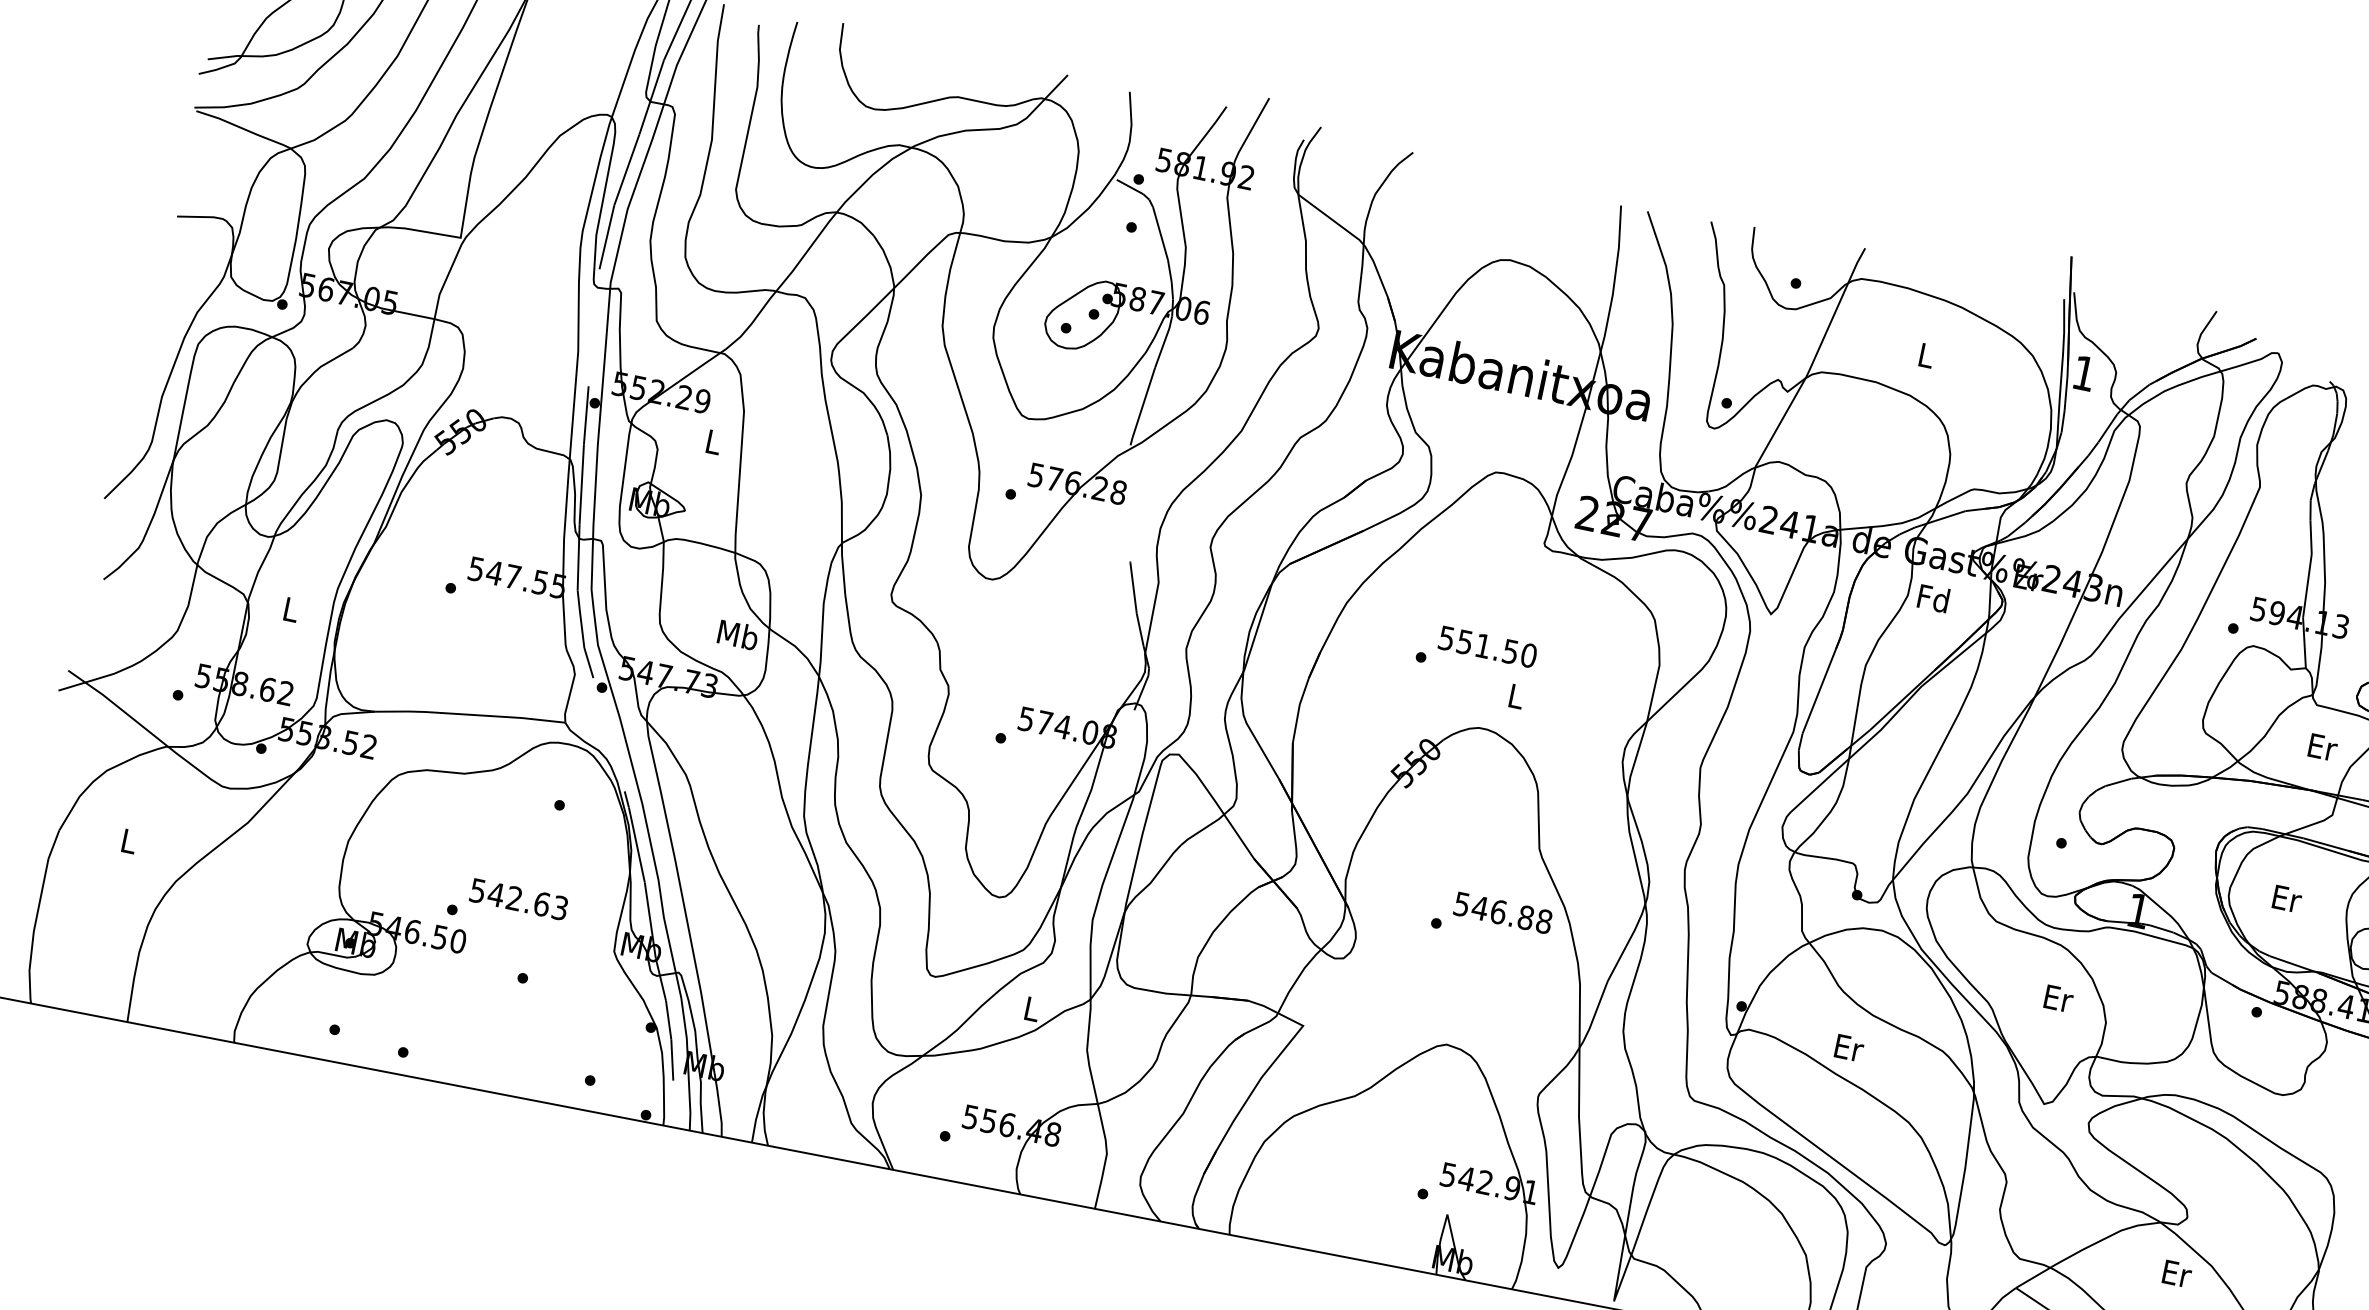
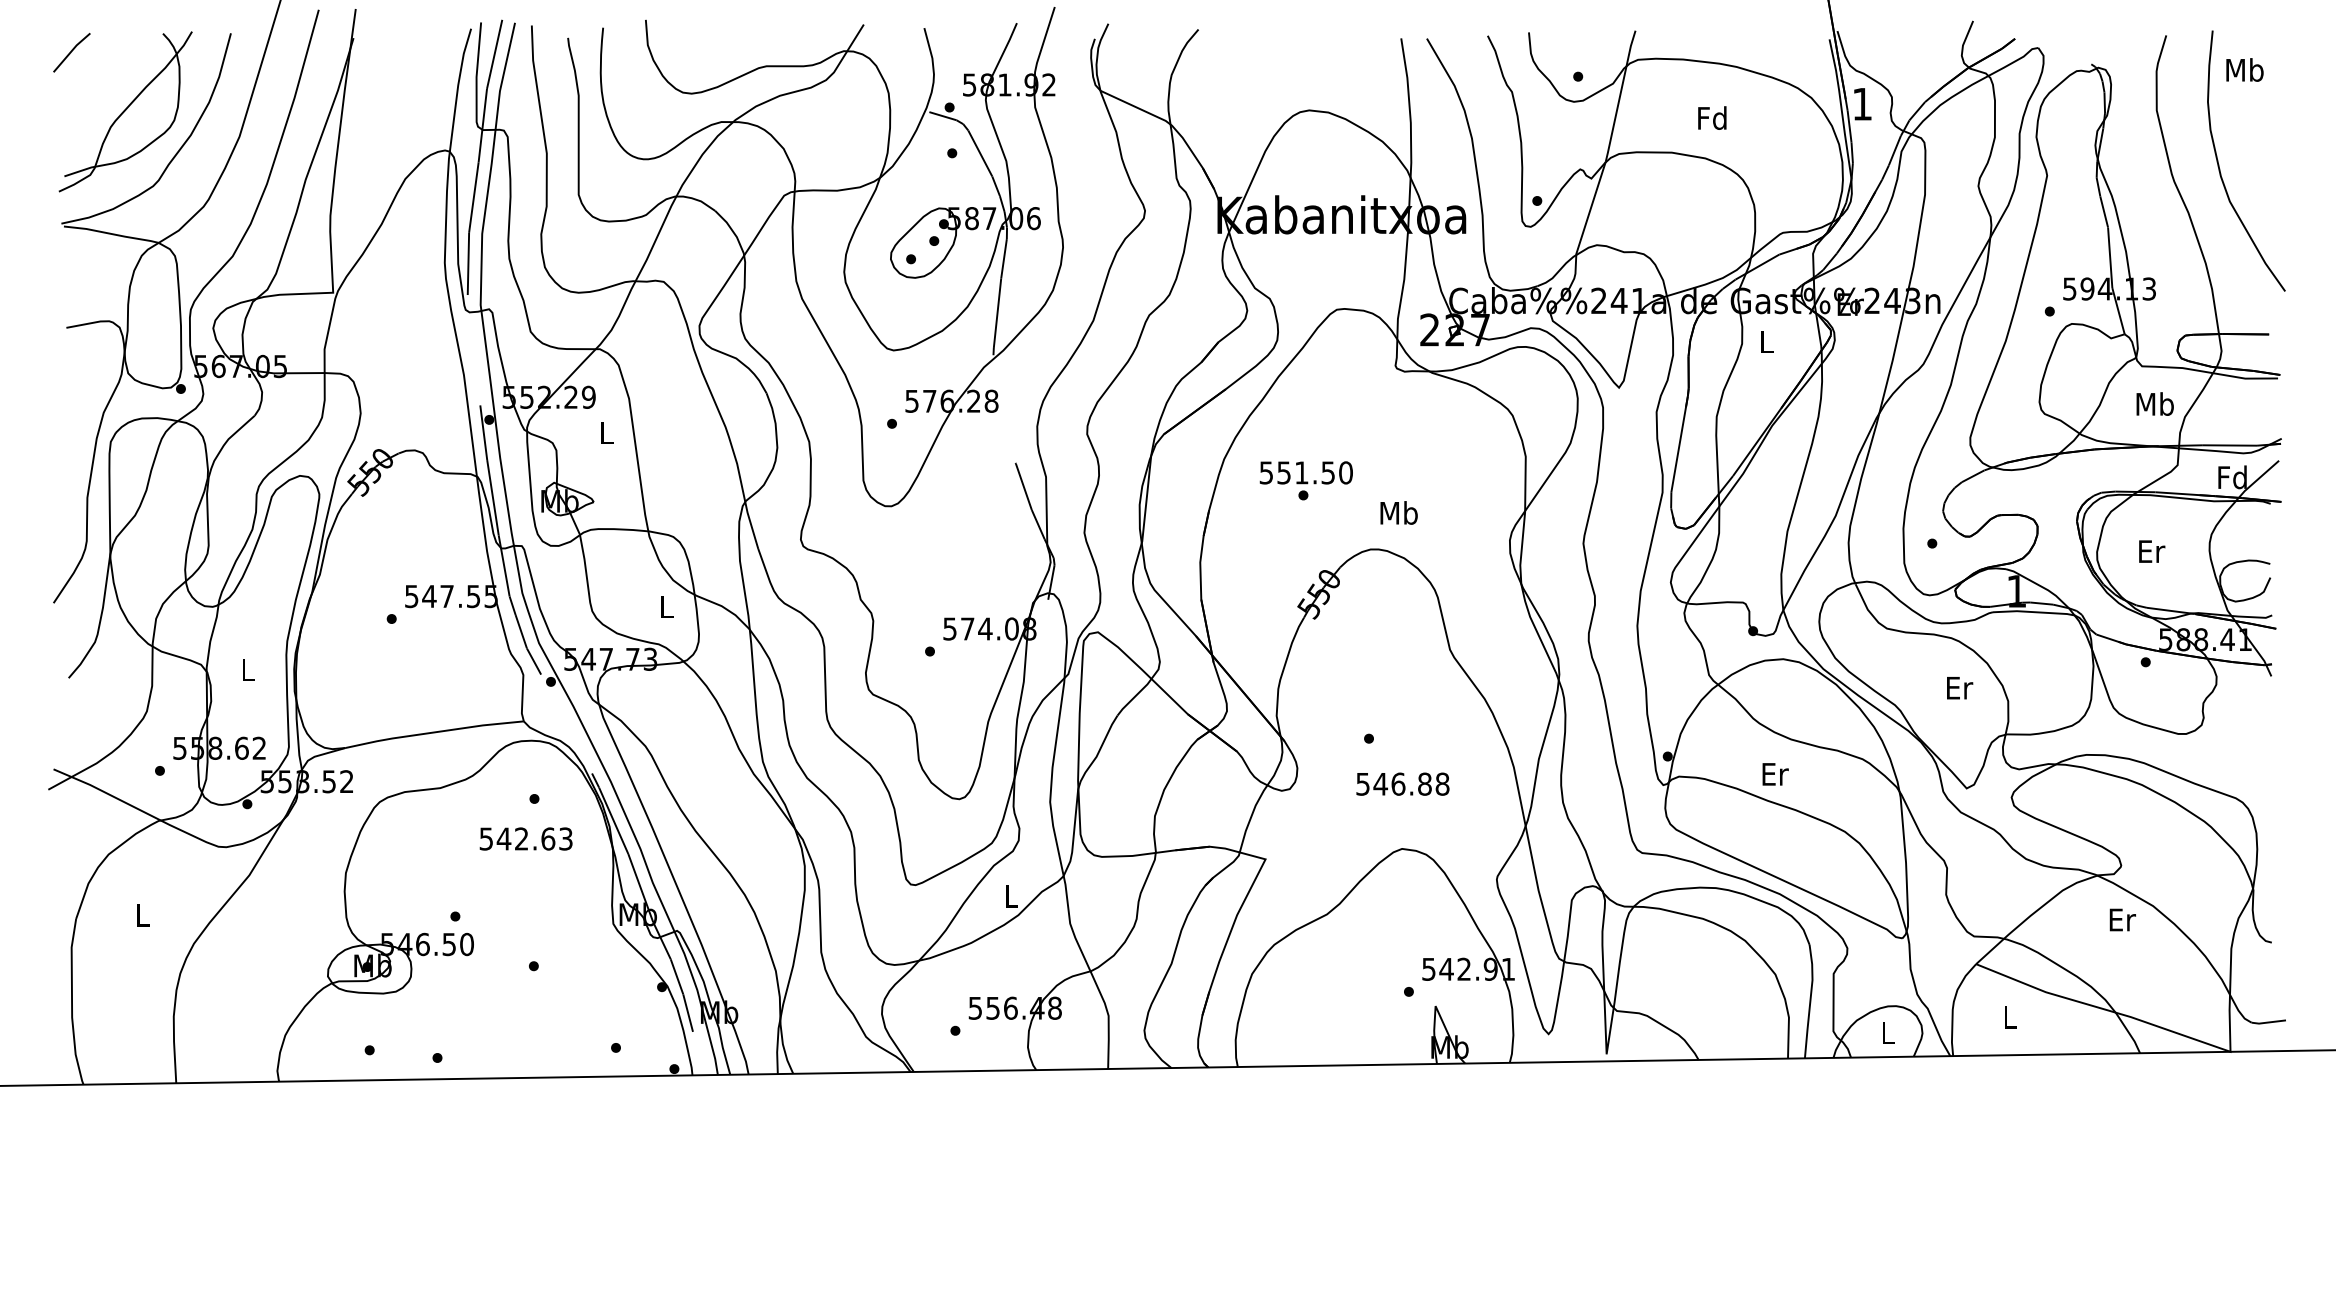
text: (1926, 354) -> (1712, 117), L -> Fd
text: (1933, 598) -> (1766, 341), Fd -> L
text: (737, 634) -> (666, 606), Mb -> L
text: (1487, 646) -> (1305, 472), moved
text: (1515, 695) -> (1398, 512), L -> Mb
text: (2321, 746) -> (2154, 403), Er -> Mb
text: (518, 898) -> (525, 838), moved
text: (1502, 912) -> (1402, 783), moved

